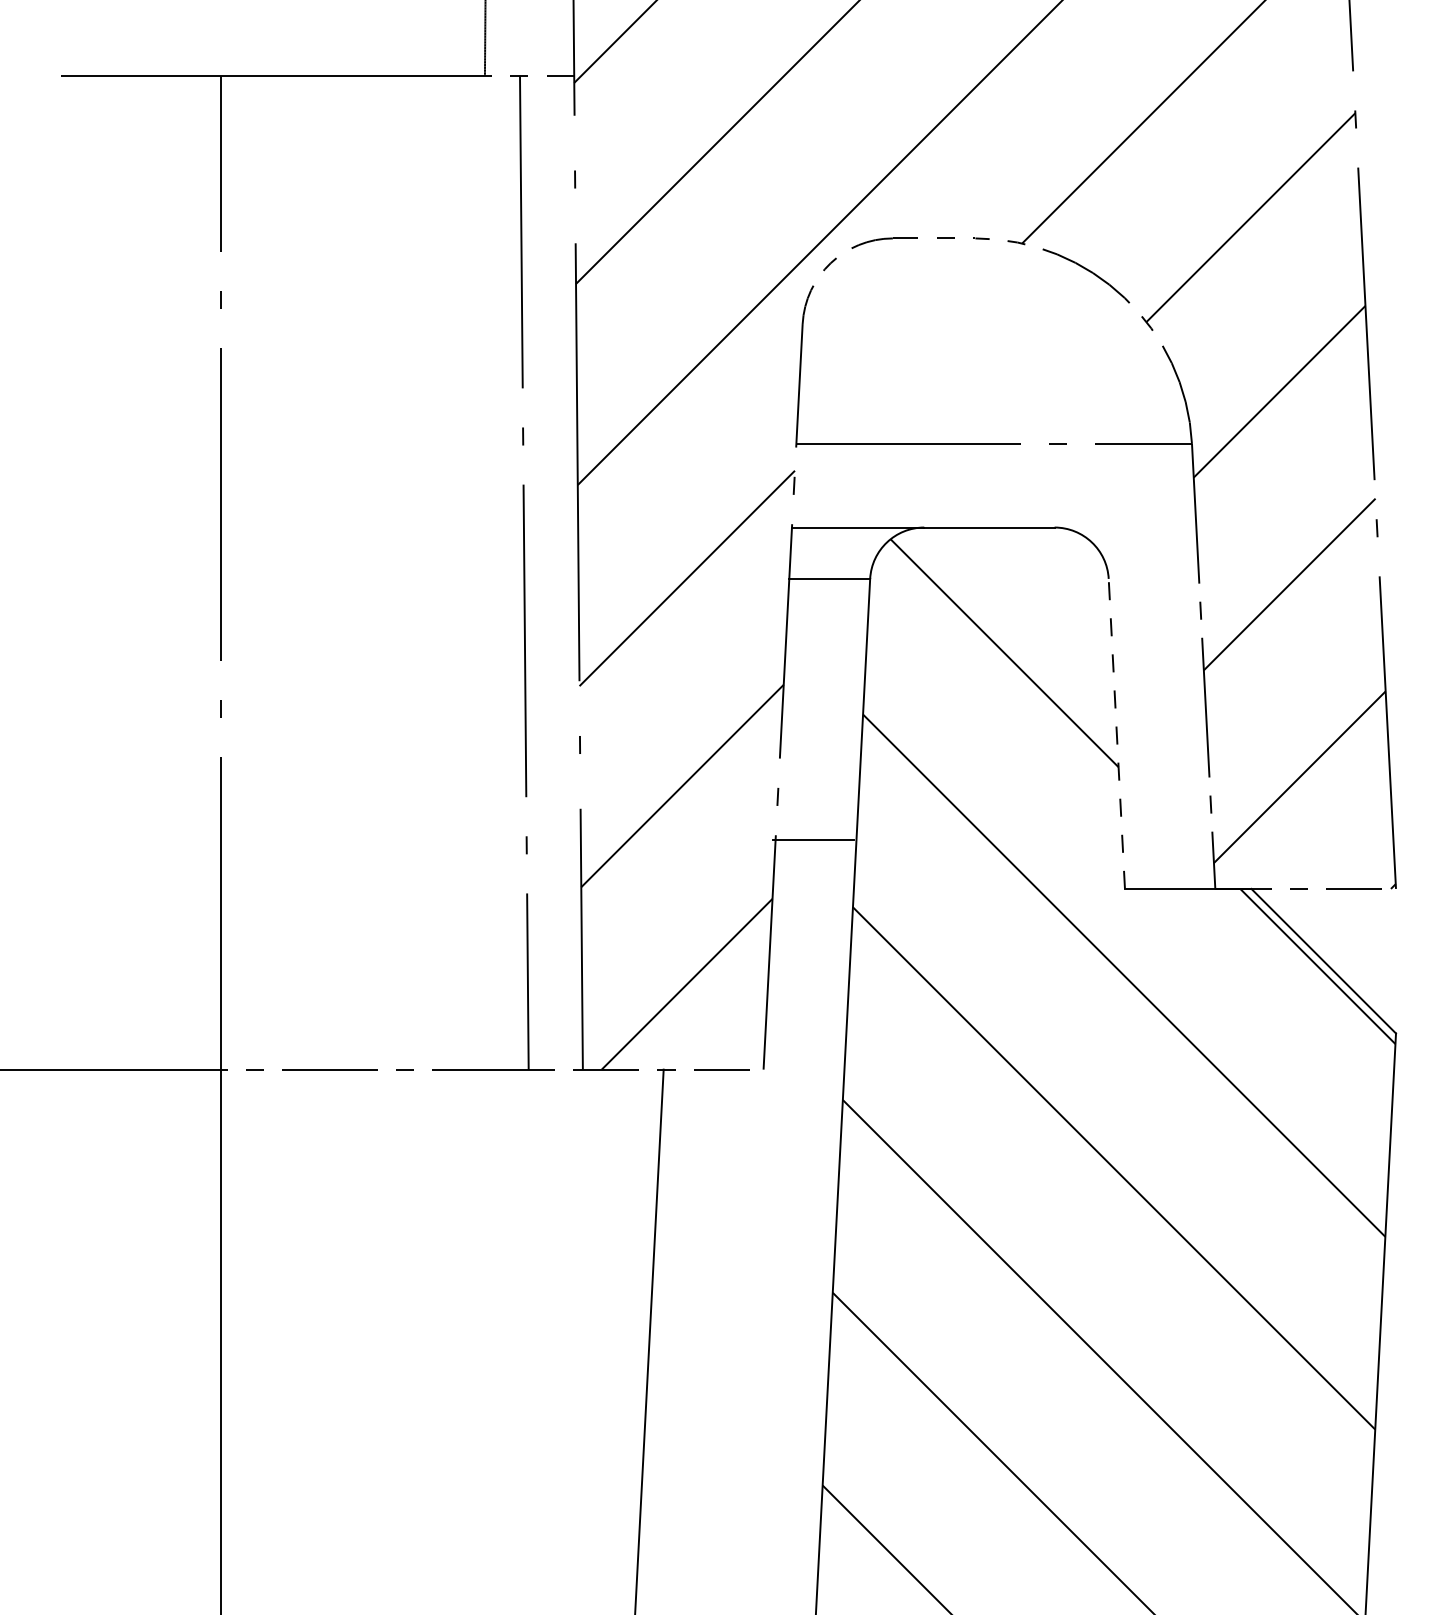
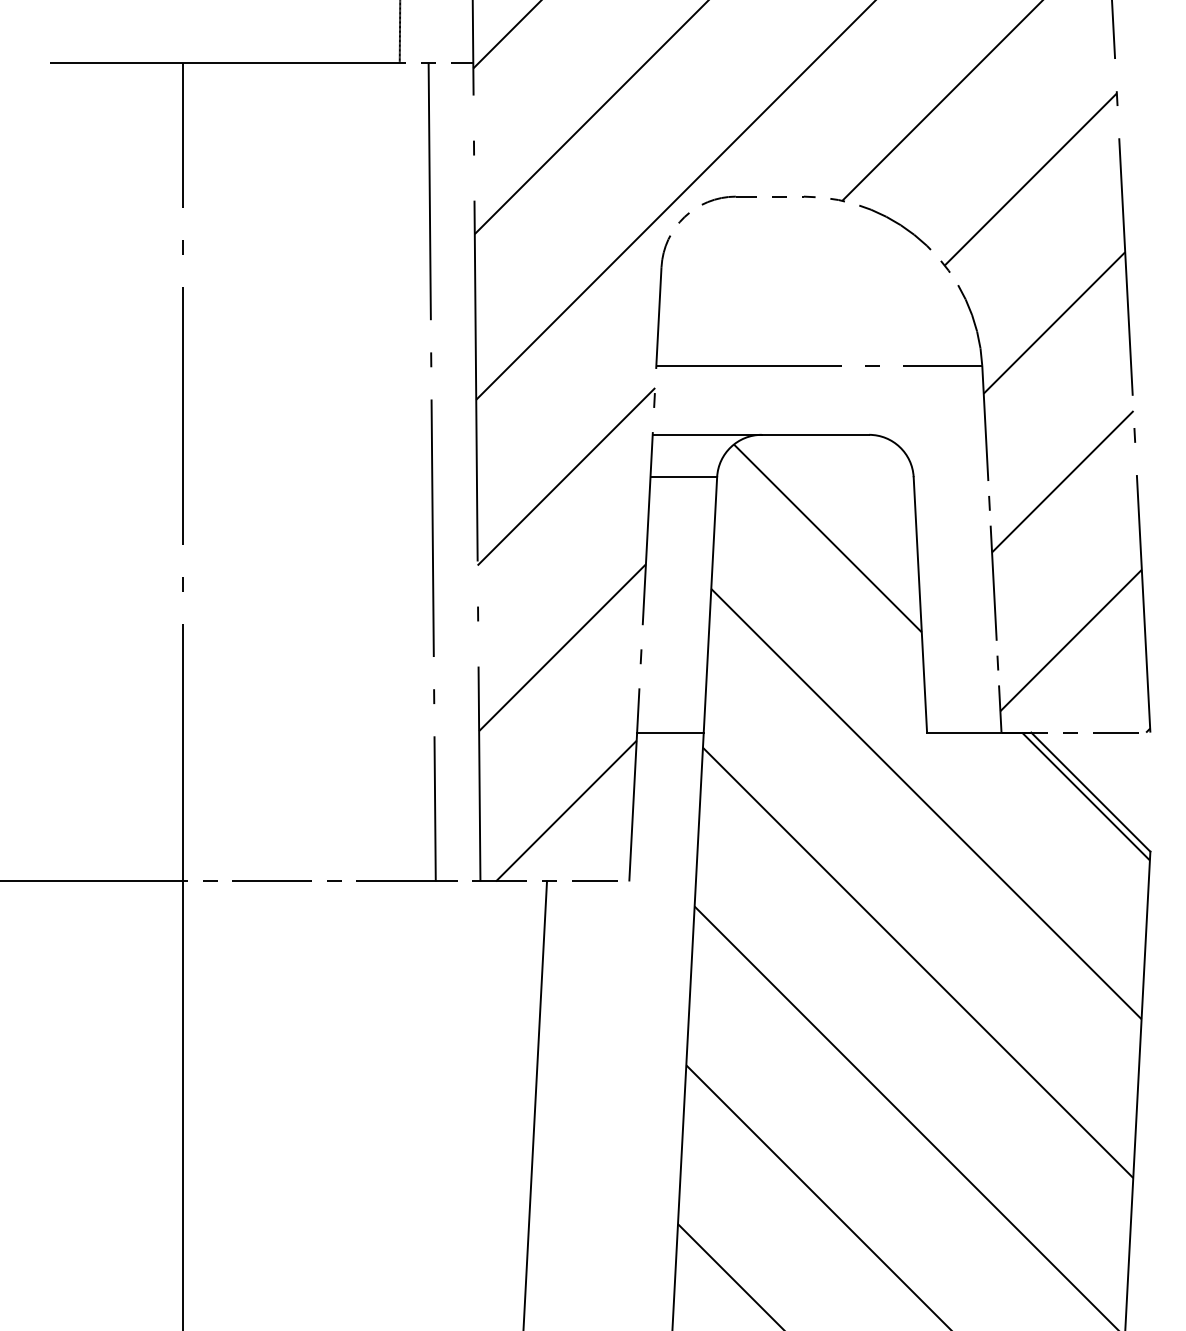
line: (1116, 733) -> (920, 604), dashed -> solid
line: (813, 839) -> (670, 732), moved

